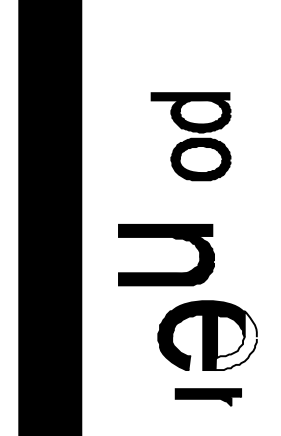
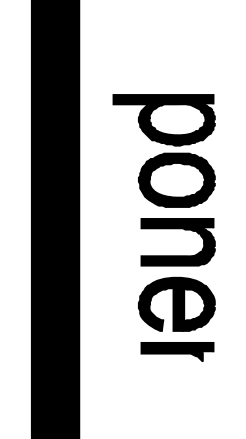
part: (190, 136) -> (163, 150), size x1.67
part: (165, 238) -> (177, 229), moved
fill: (235, 339) -> (198, 307), added
part: (208, 396) -> (177, 351), size x1.43

